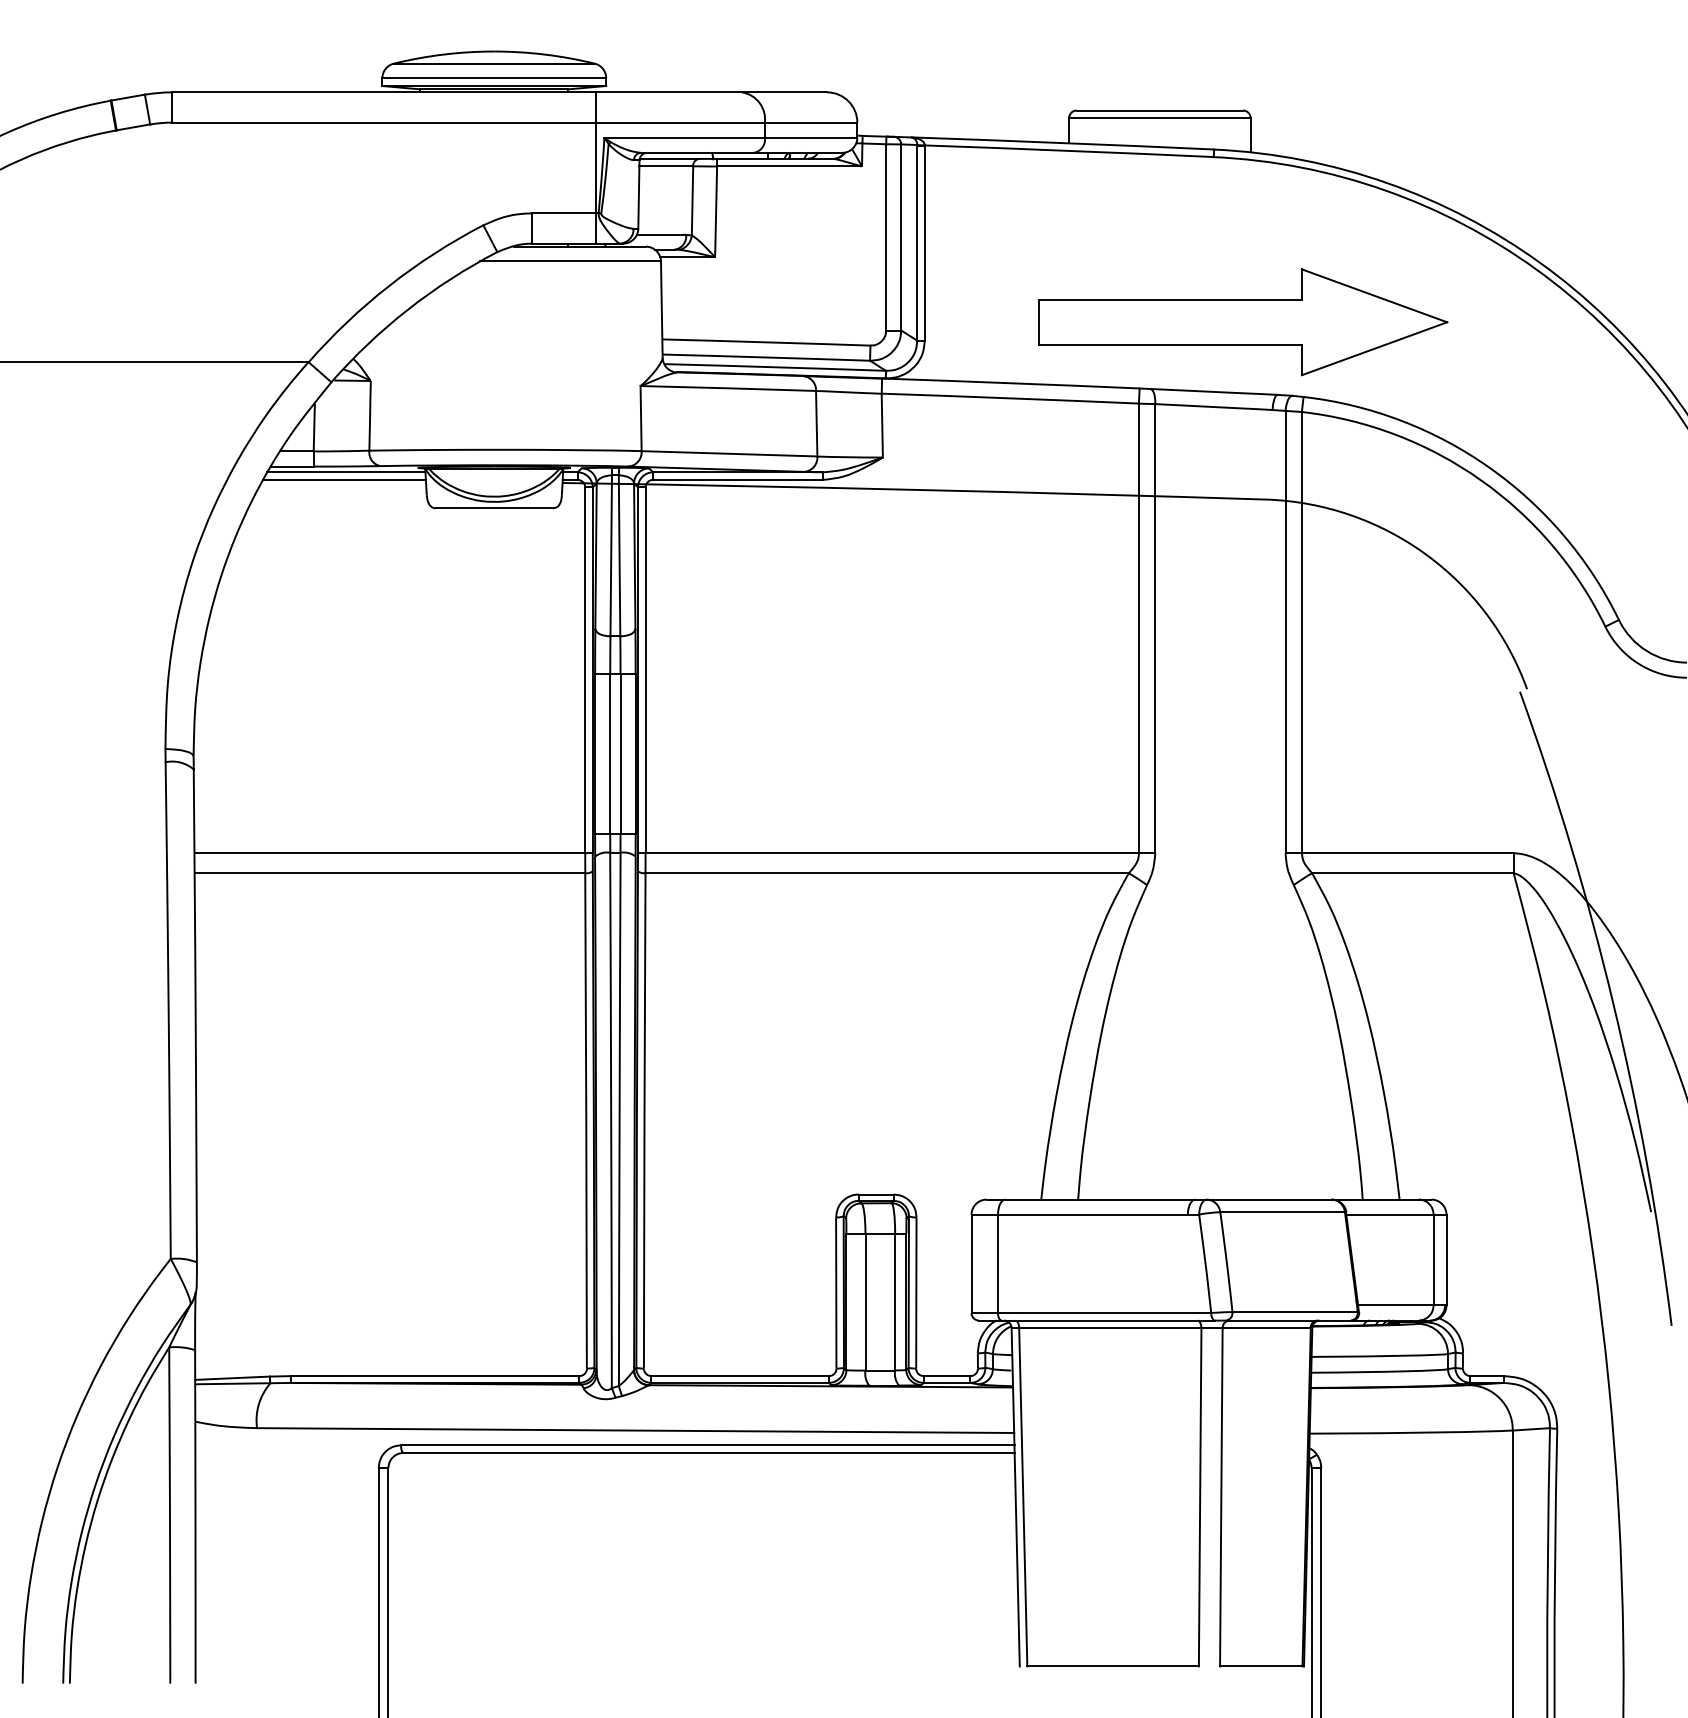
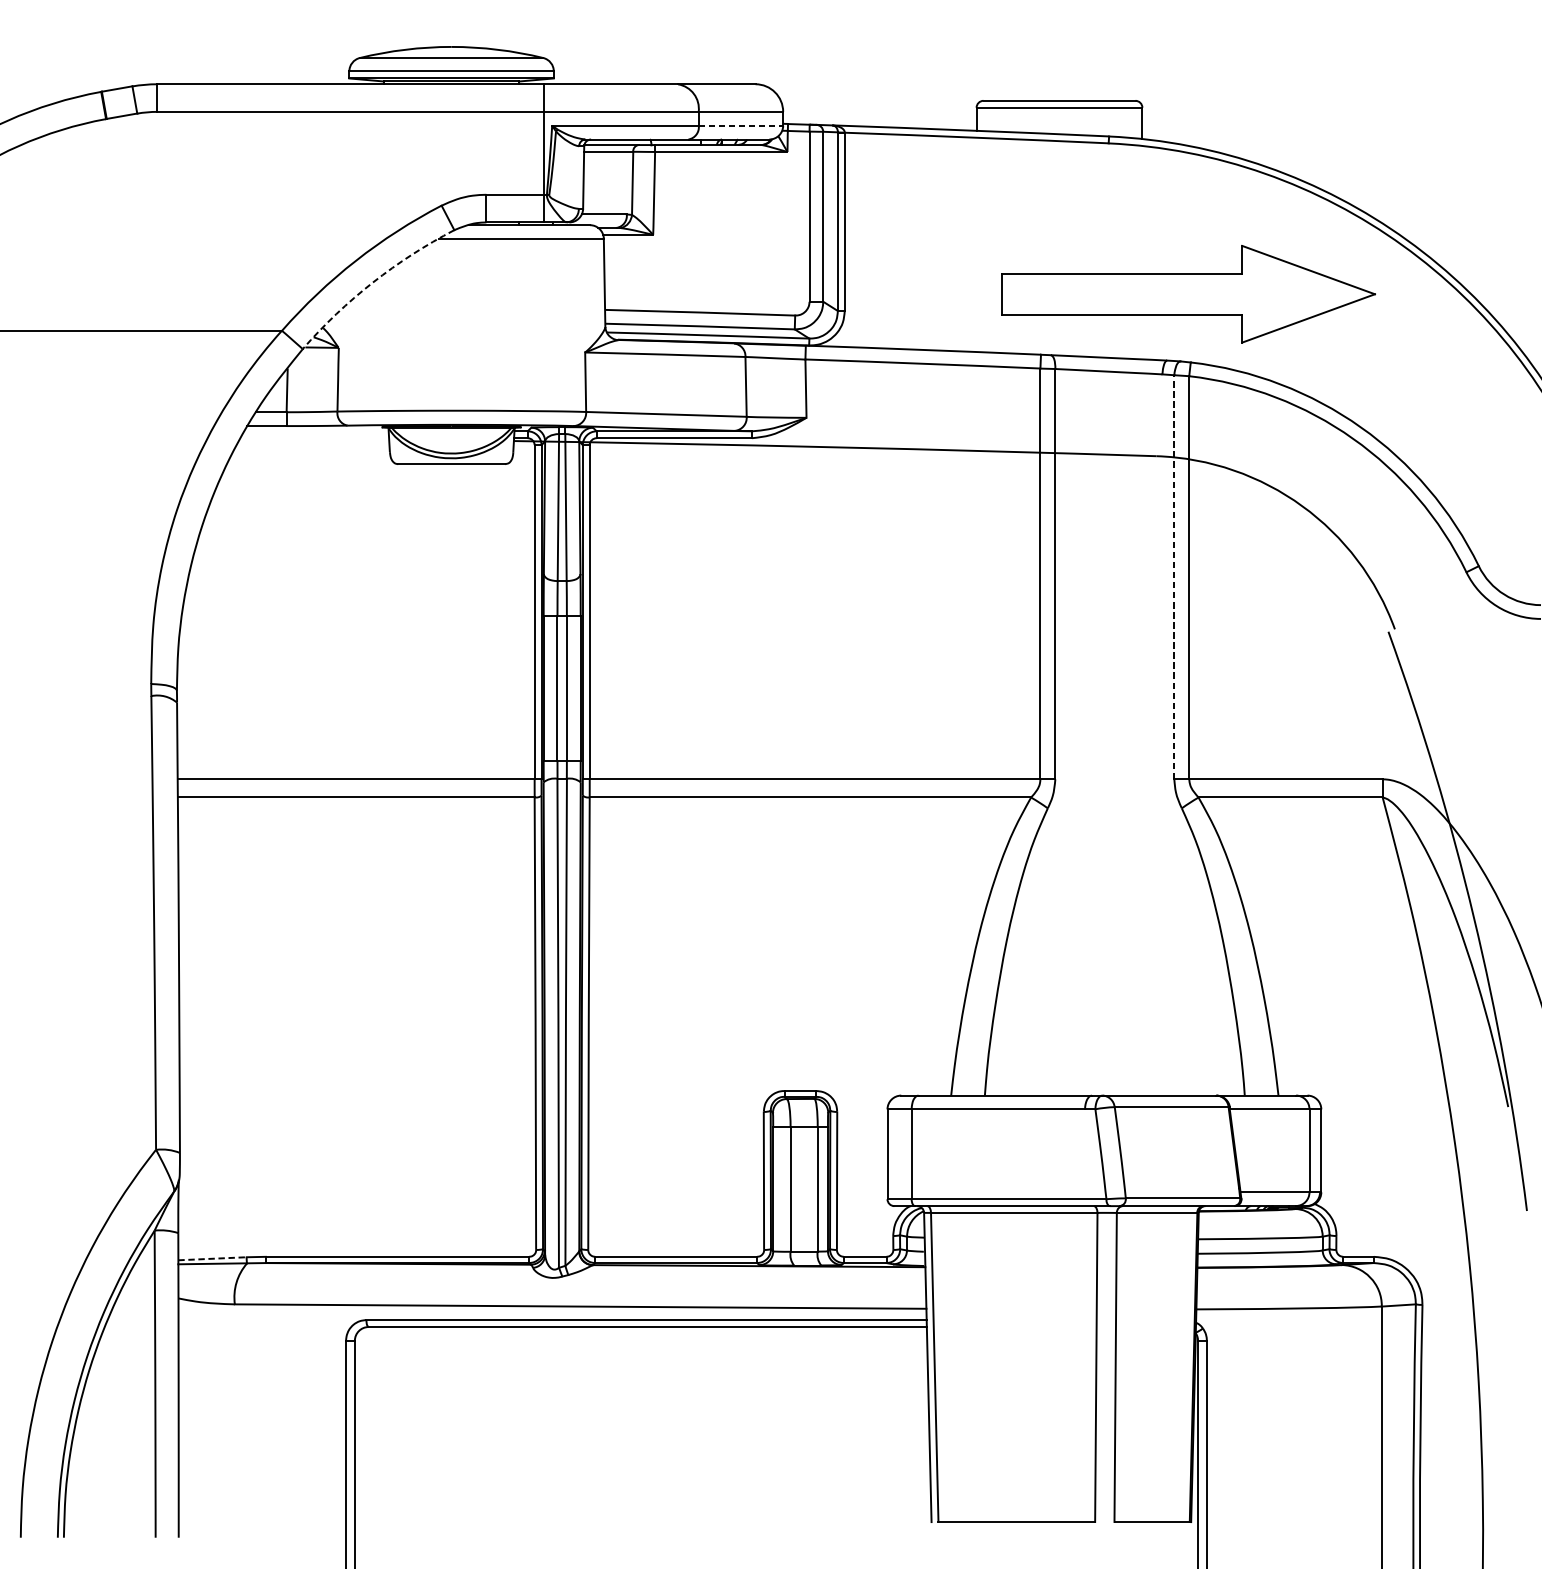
line: (811, 137) -> (741, 125), solid -> dashed
arc: (408, 309) -> (373, 282), solid -> dashed
part: (1243, 322) -> (1188, 294), moved
line: (346, 472) -> (316, 431), removed
line: (344, 479) -> (314, 437), removed
line: (1285, 631) -> (1174, 576), solid -> dashed
line: (233, 1378) -> (213, 1259), solid -> dashed

